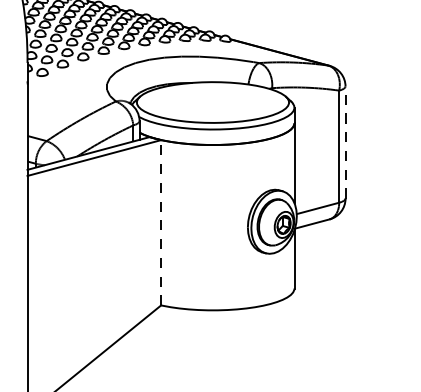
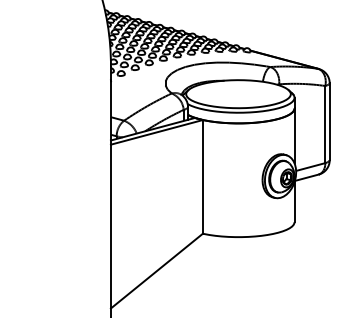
line: (345, 142) -> (329, 121), dashed -> solid
line: (160, 222) -> (202, 176), dashed -> solid

